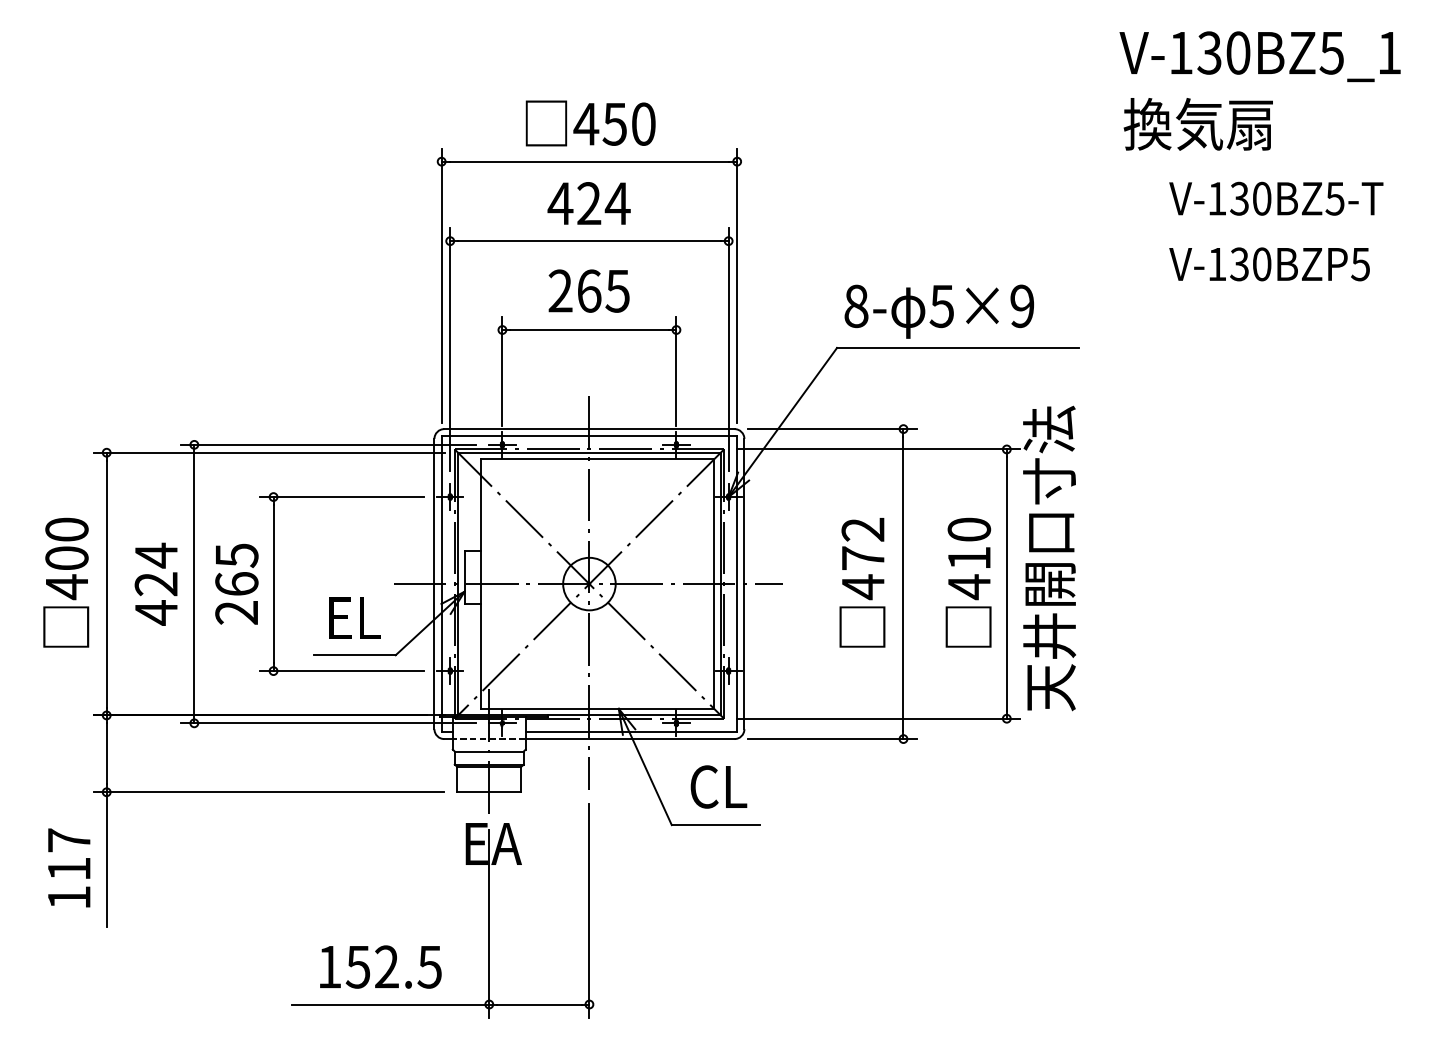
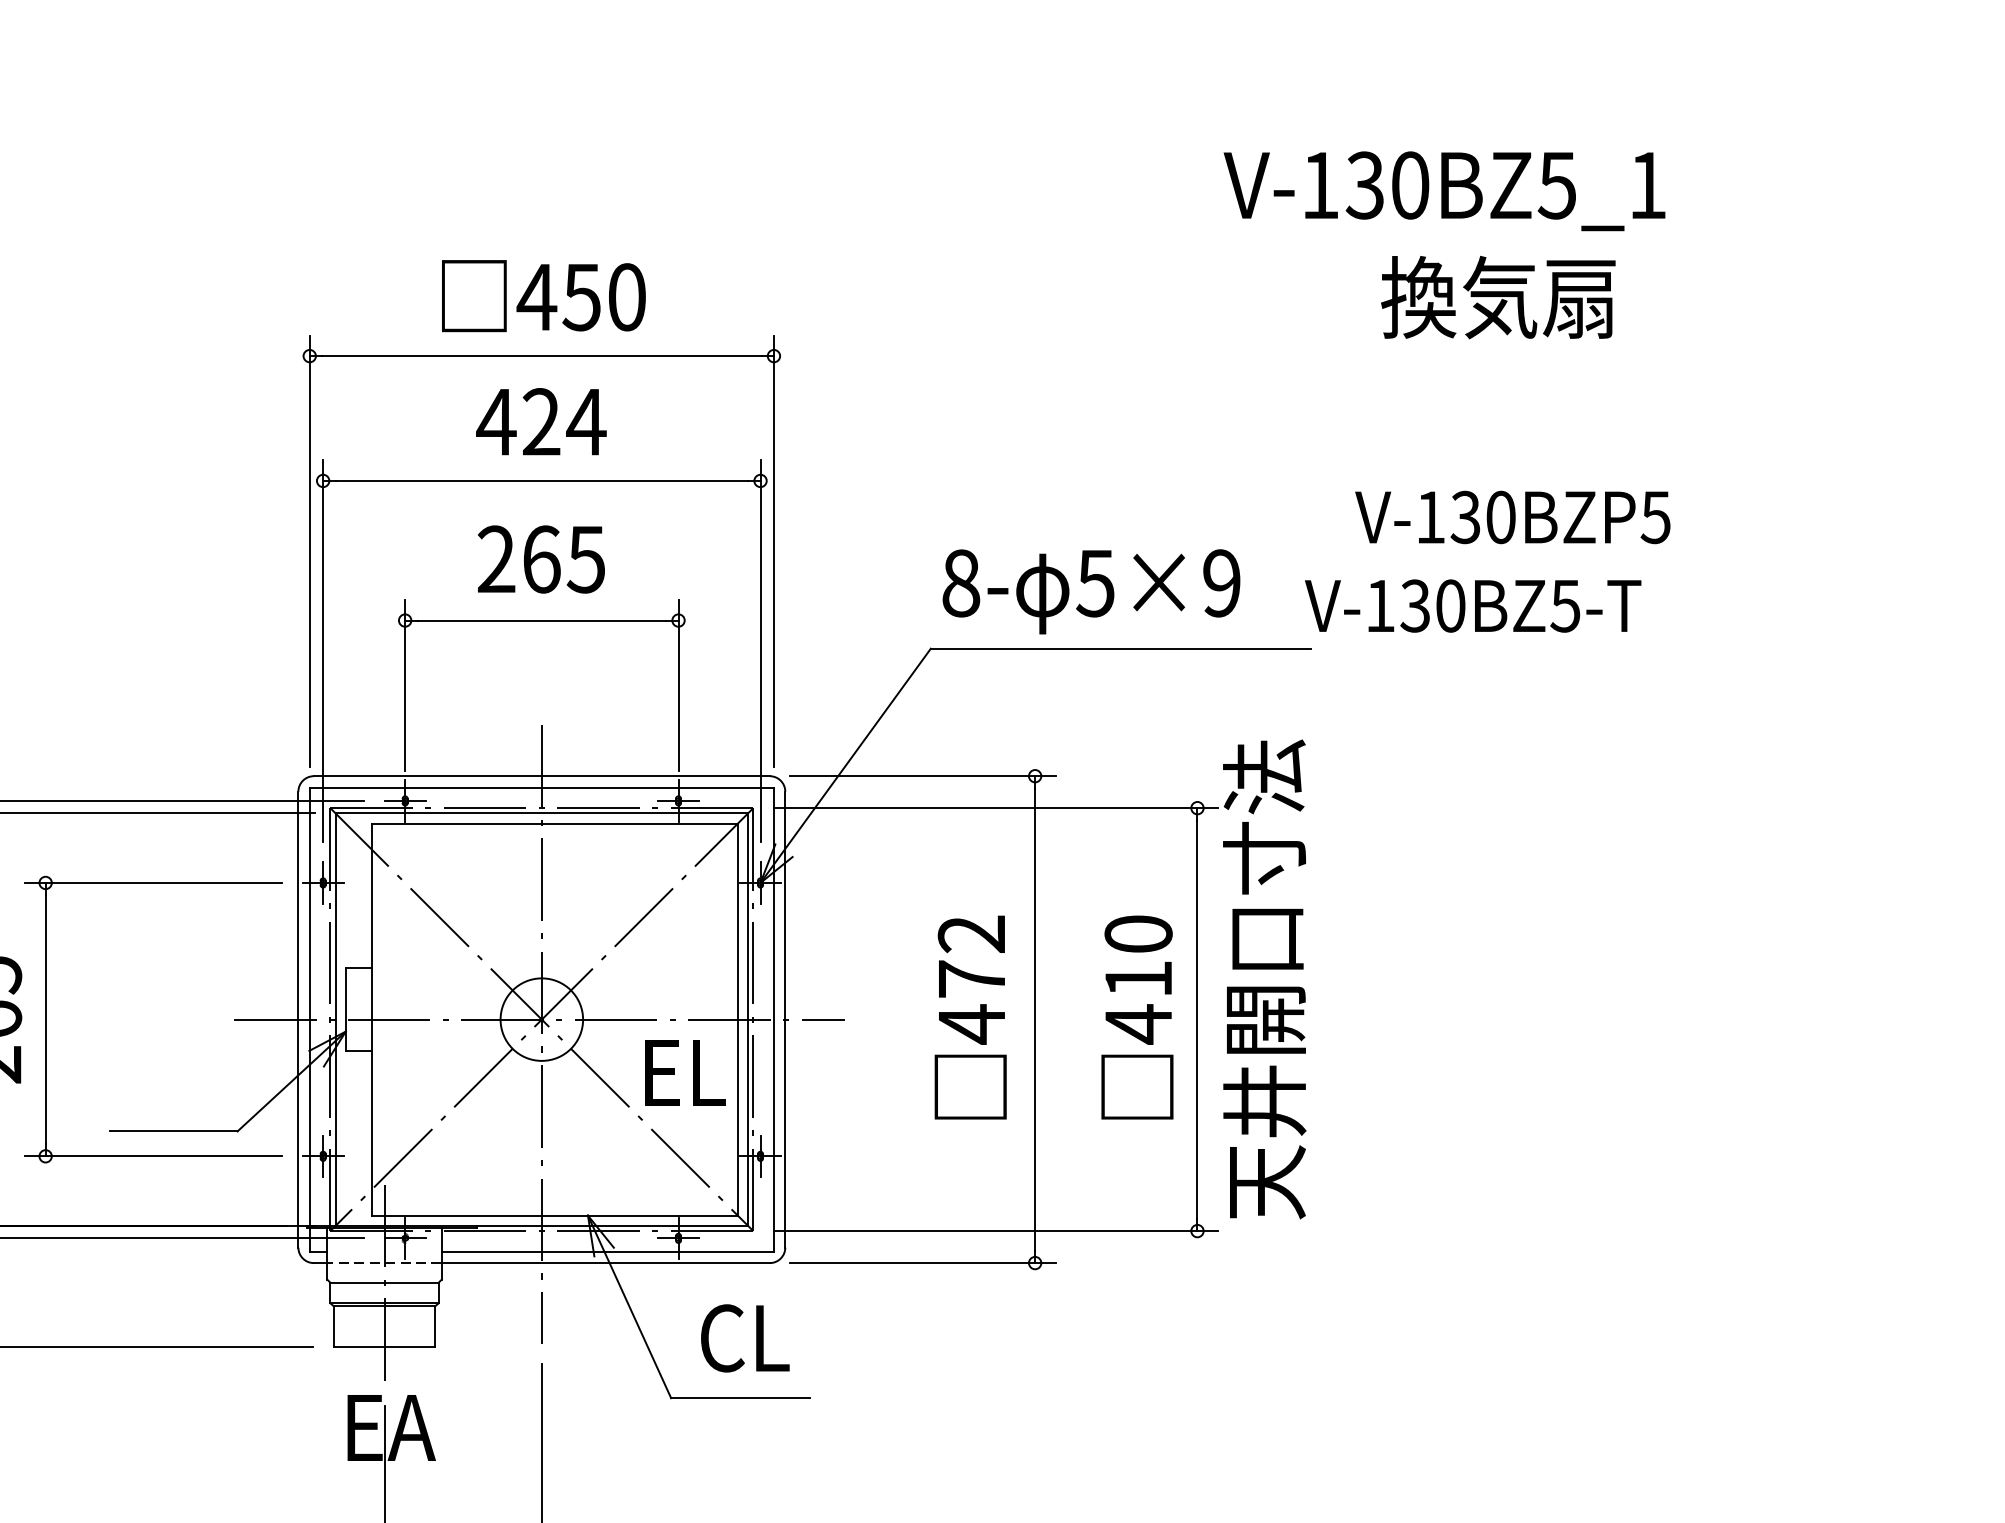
text: (1259, 56) -> (1443, 190), moved
text: (1276, 198) -> (1473, 605), moved
text: (1269, 264) -> (1512, 517), moved
text: (354, 617) -> (684, 1072), moved

